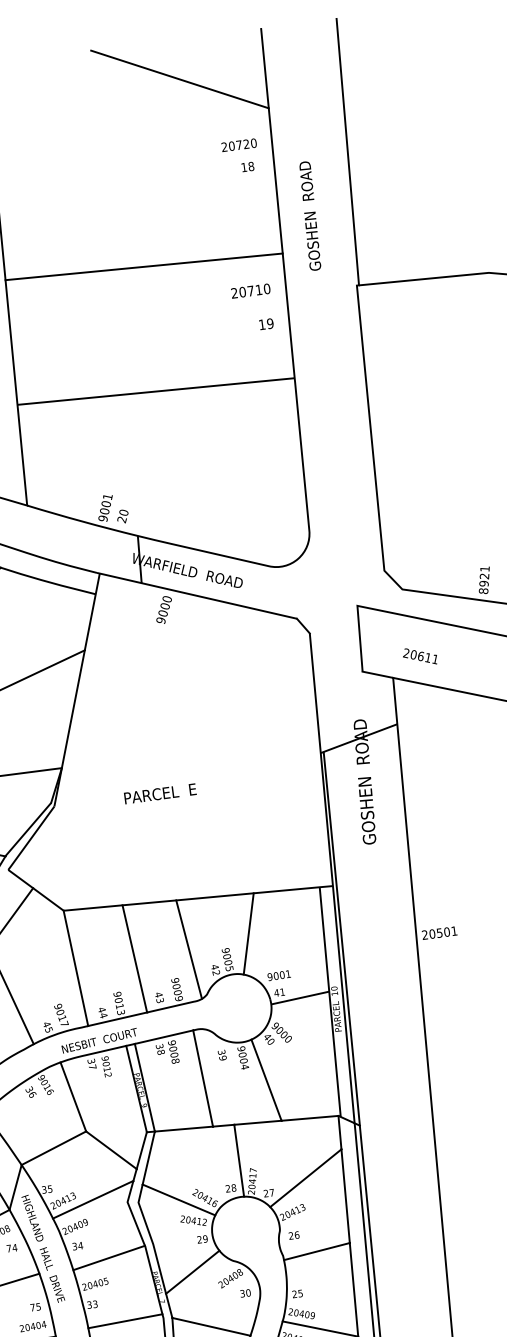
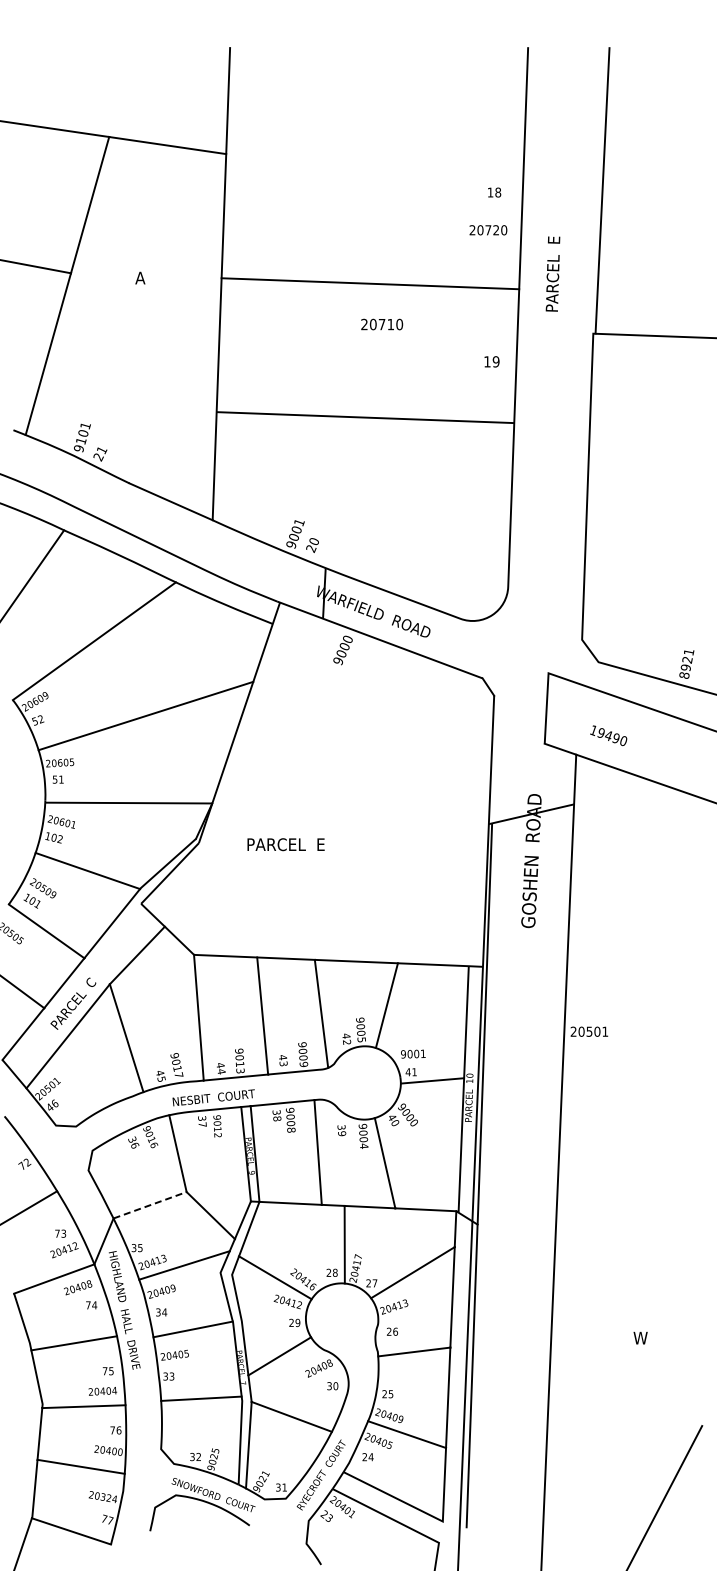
line: (179, 79) -> (434, 90), removed
text: (239, 145) -> (488, 230), moved
text: (310, 216) -> (553, 253), GOSHEN  ROAD -> PARCEL  E
text: (251, 291) -> (382, 324), moved
text: (420, 656) -> (608, 735), 20611 -> 19490
text: (159, 793) -> (285, 844), moved
line: (54, 1148) -> (150, 1205), solid -> dashed

